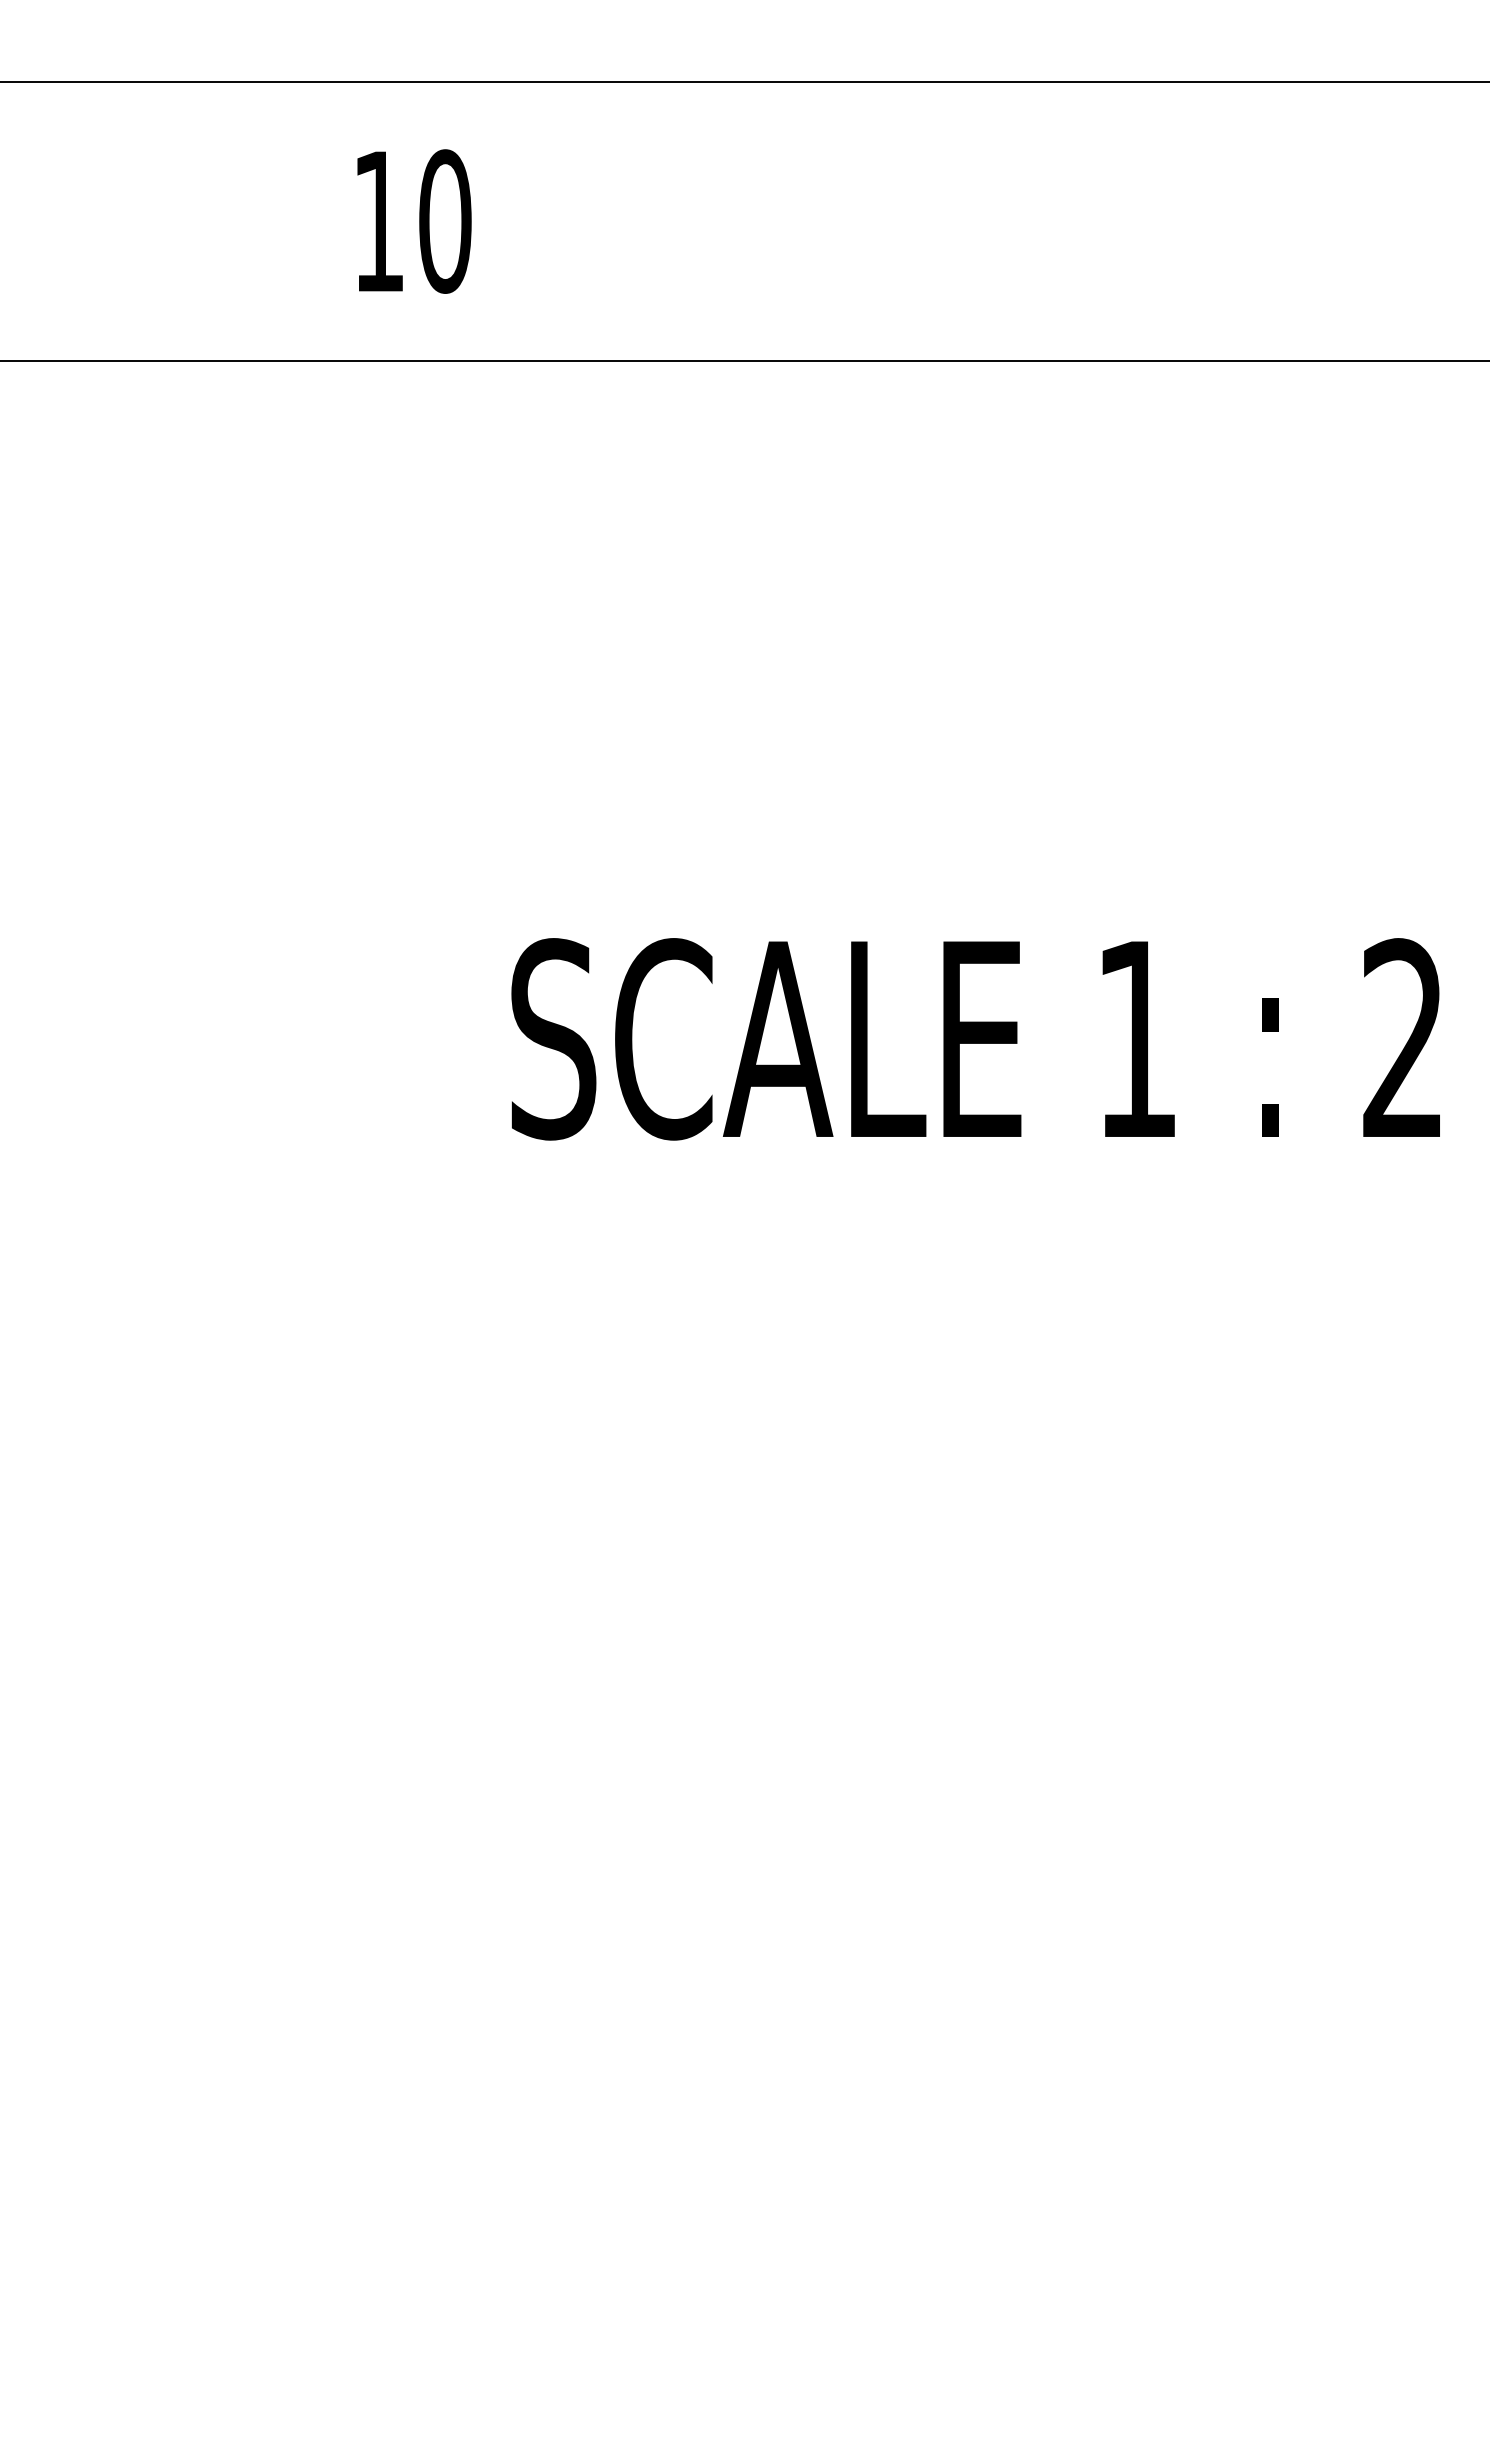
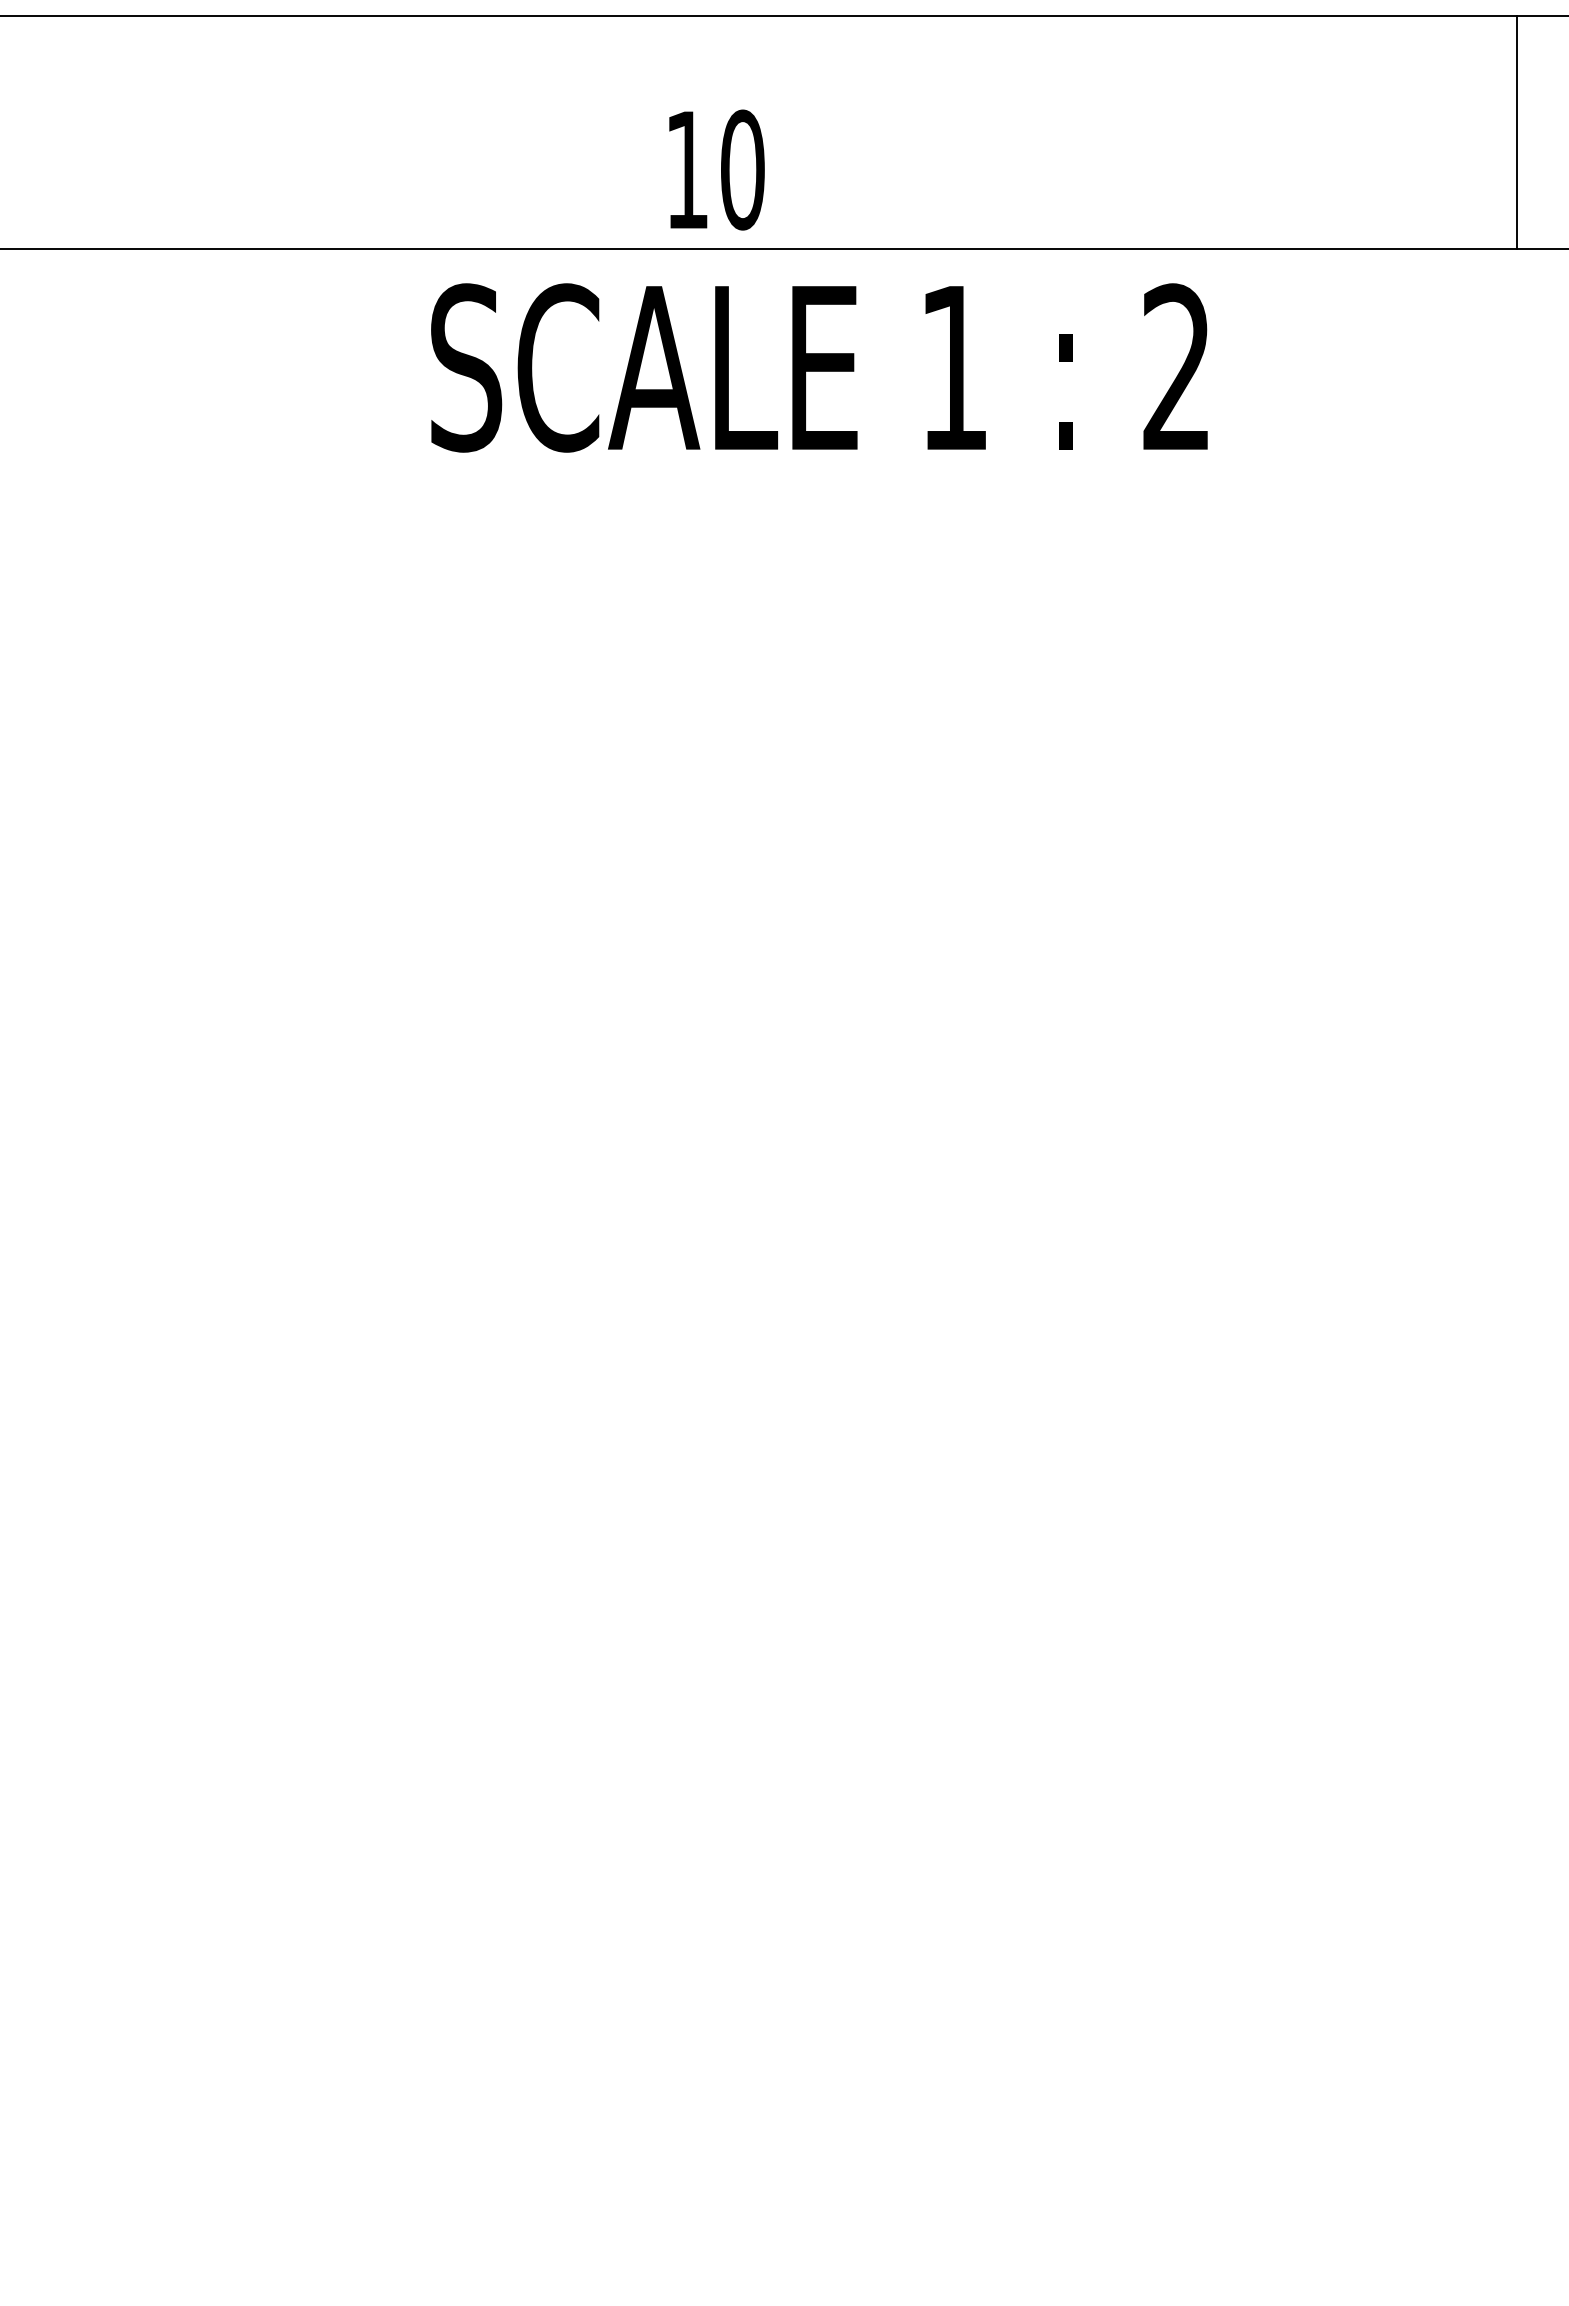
text: (413, 220) -> (716, 169), moved
text: (975, 1038) -> (819, 367), moved

